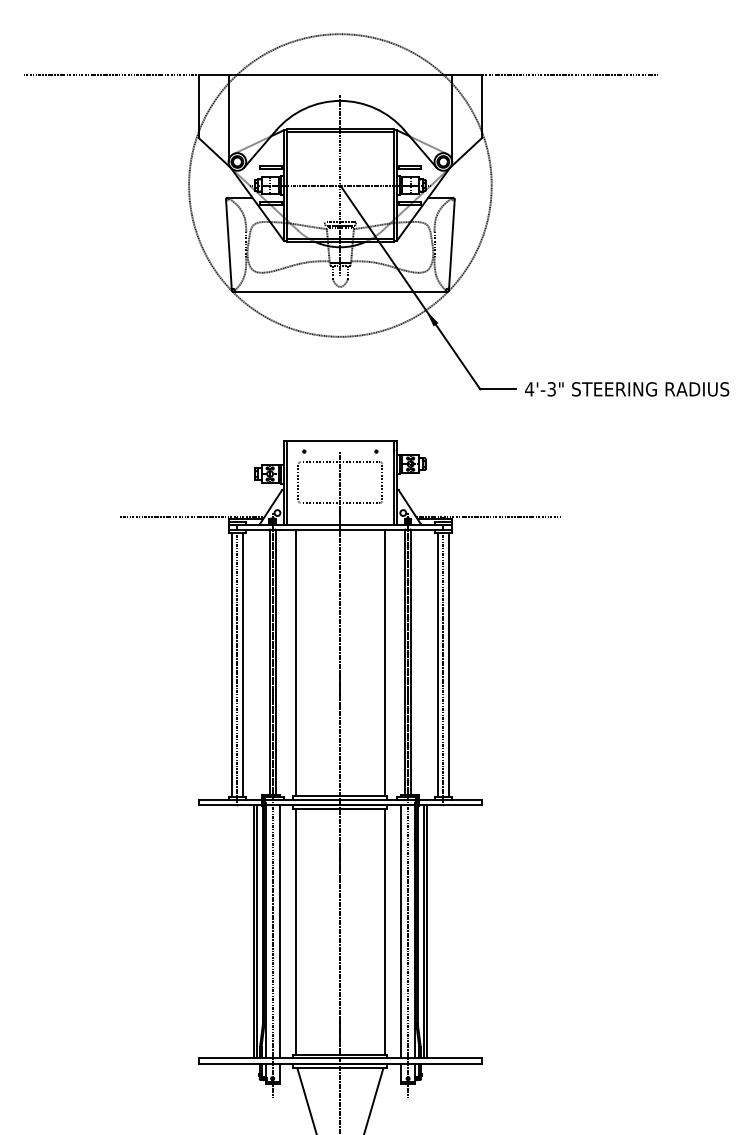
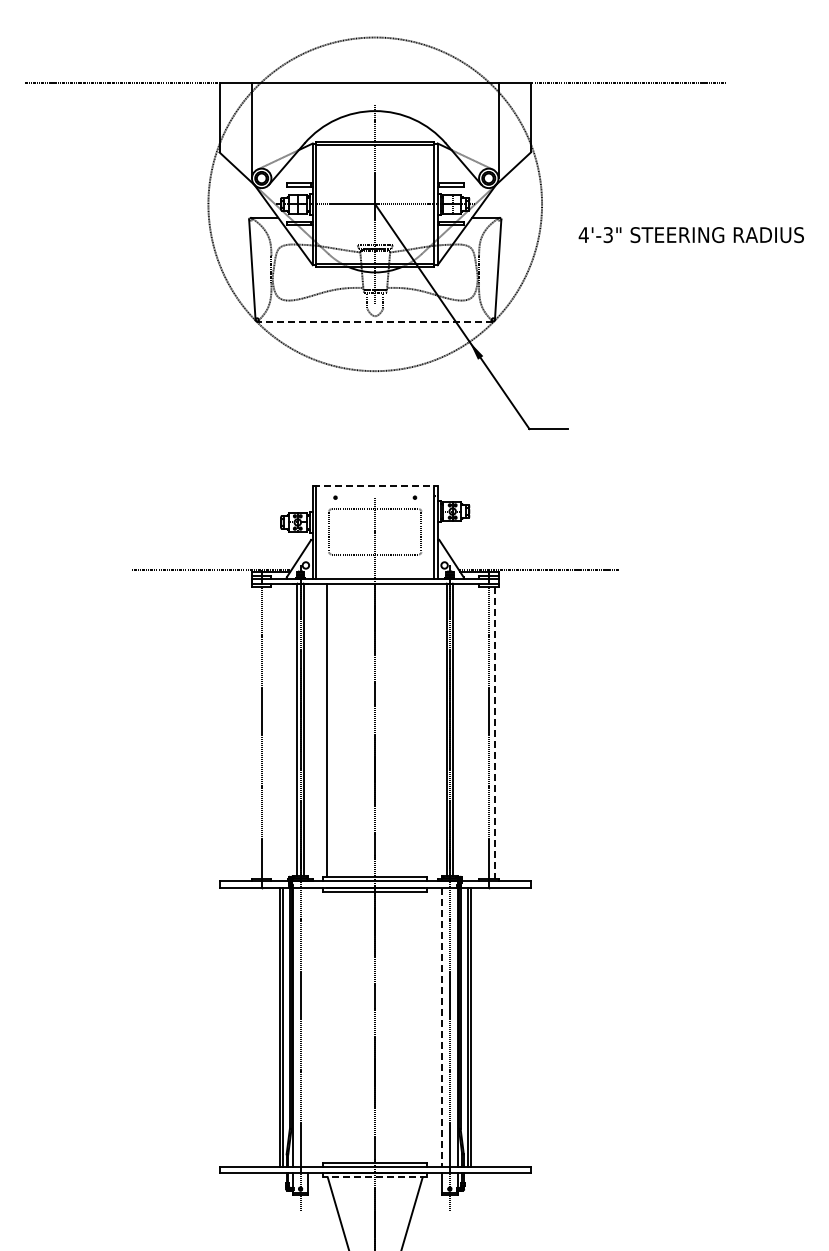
line: (339, 291) -> (374, 321), solid -> dashed
text: (626, 389) -> (690, 235), moved
line: (340, 441) -> (375, 486), solid -> dashed
line: (384, 662) -> (423, 730), removed
line: (231, 664) -> (255, 732), removed
line: (243, 664) -> (268, 732), removed
line: (437, 664) -> (482, 732), removed
line: (449, 664) -> (495, 732), solid -> dashed
line: (279, 931) -> (308, 1026), removed
line: (296, 931) -> (326, 1026), removed
line: (384, 931) -> (423, 1026), removed
line: (401, 932) -> (442, 1027), solid -> dashed
line: (340, 1068) -> (375, 1177), solid -> dashed

